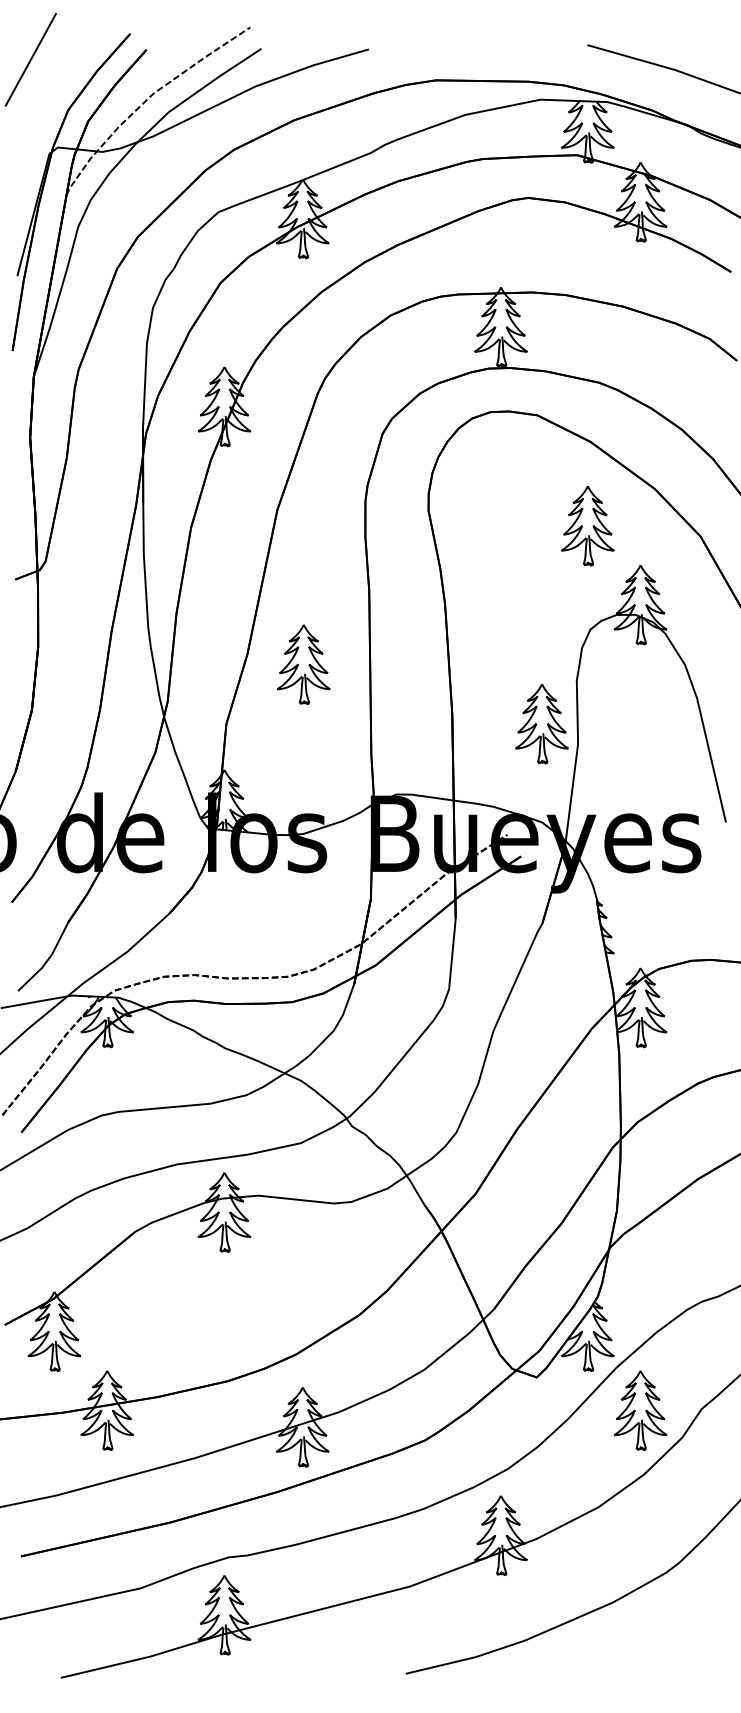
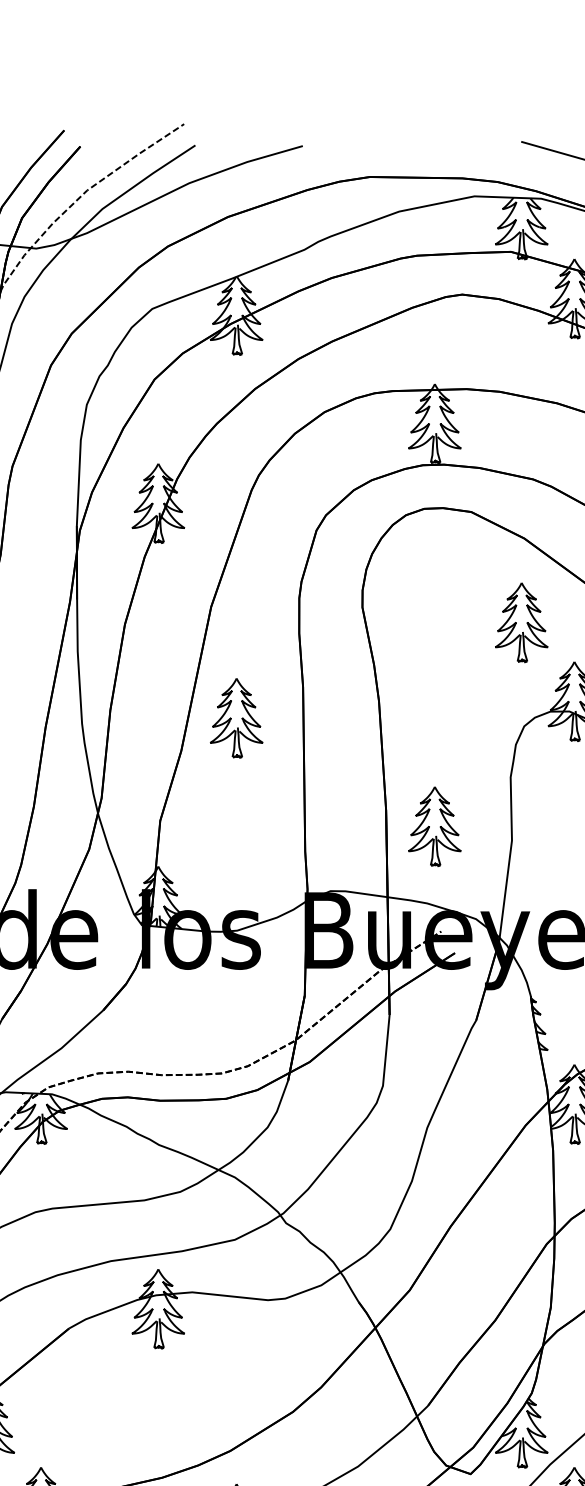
part: (303, 664) -> (236, 718), moved
part: (541, 724) -> (434, 827), moved

